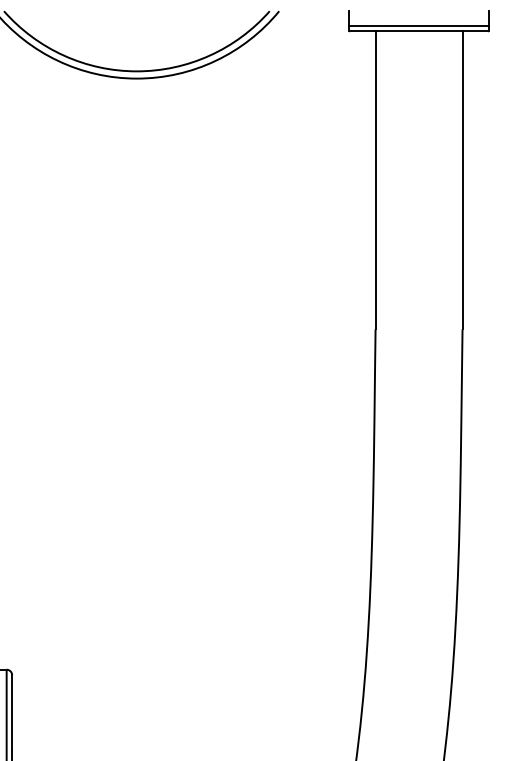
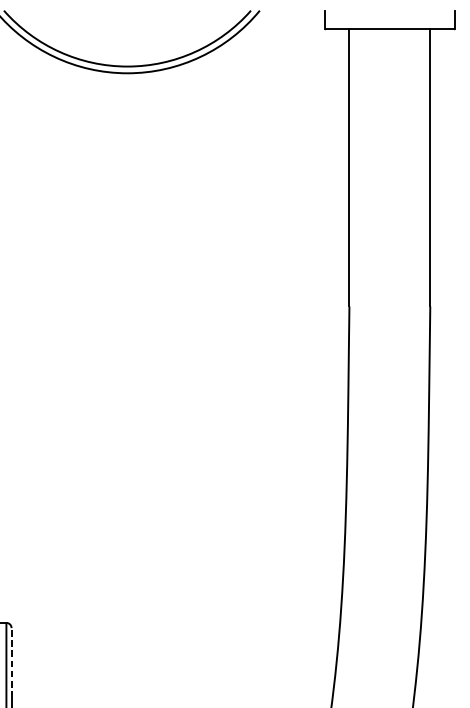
line: (418, 26) -> (389, 24), removed
line: (12, 712) -> (11, 662), solid -> dashed

